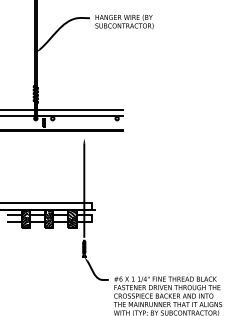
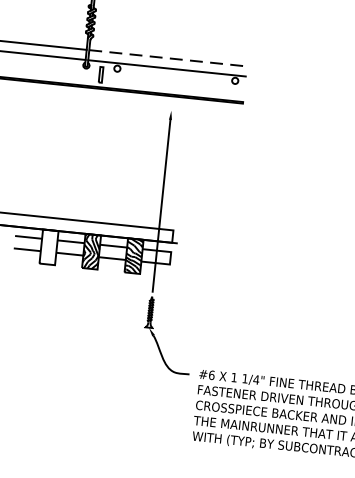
line: (80, 110) -> (169, 58), solid -> dashed
hatch: (25, 218) -> (48, 246), removed

